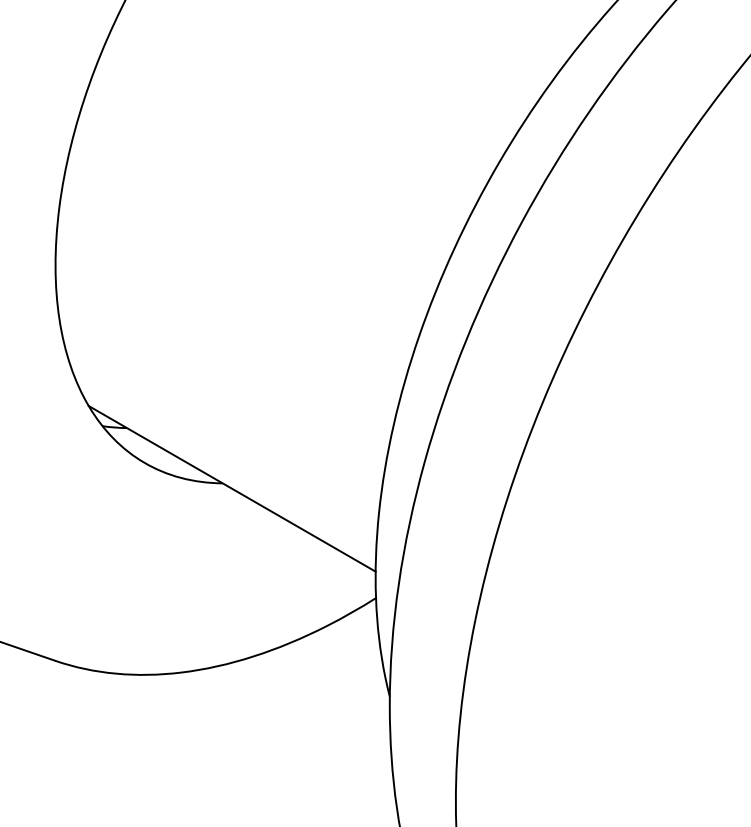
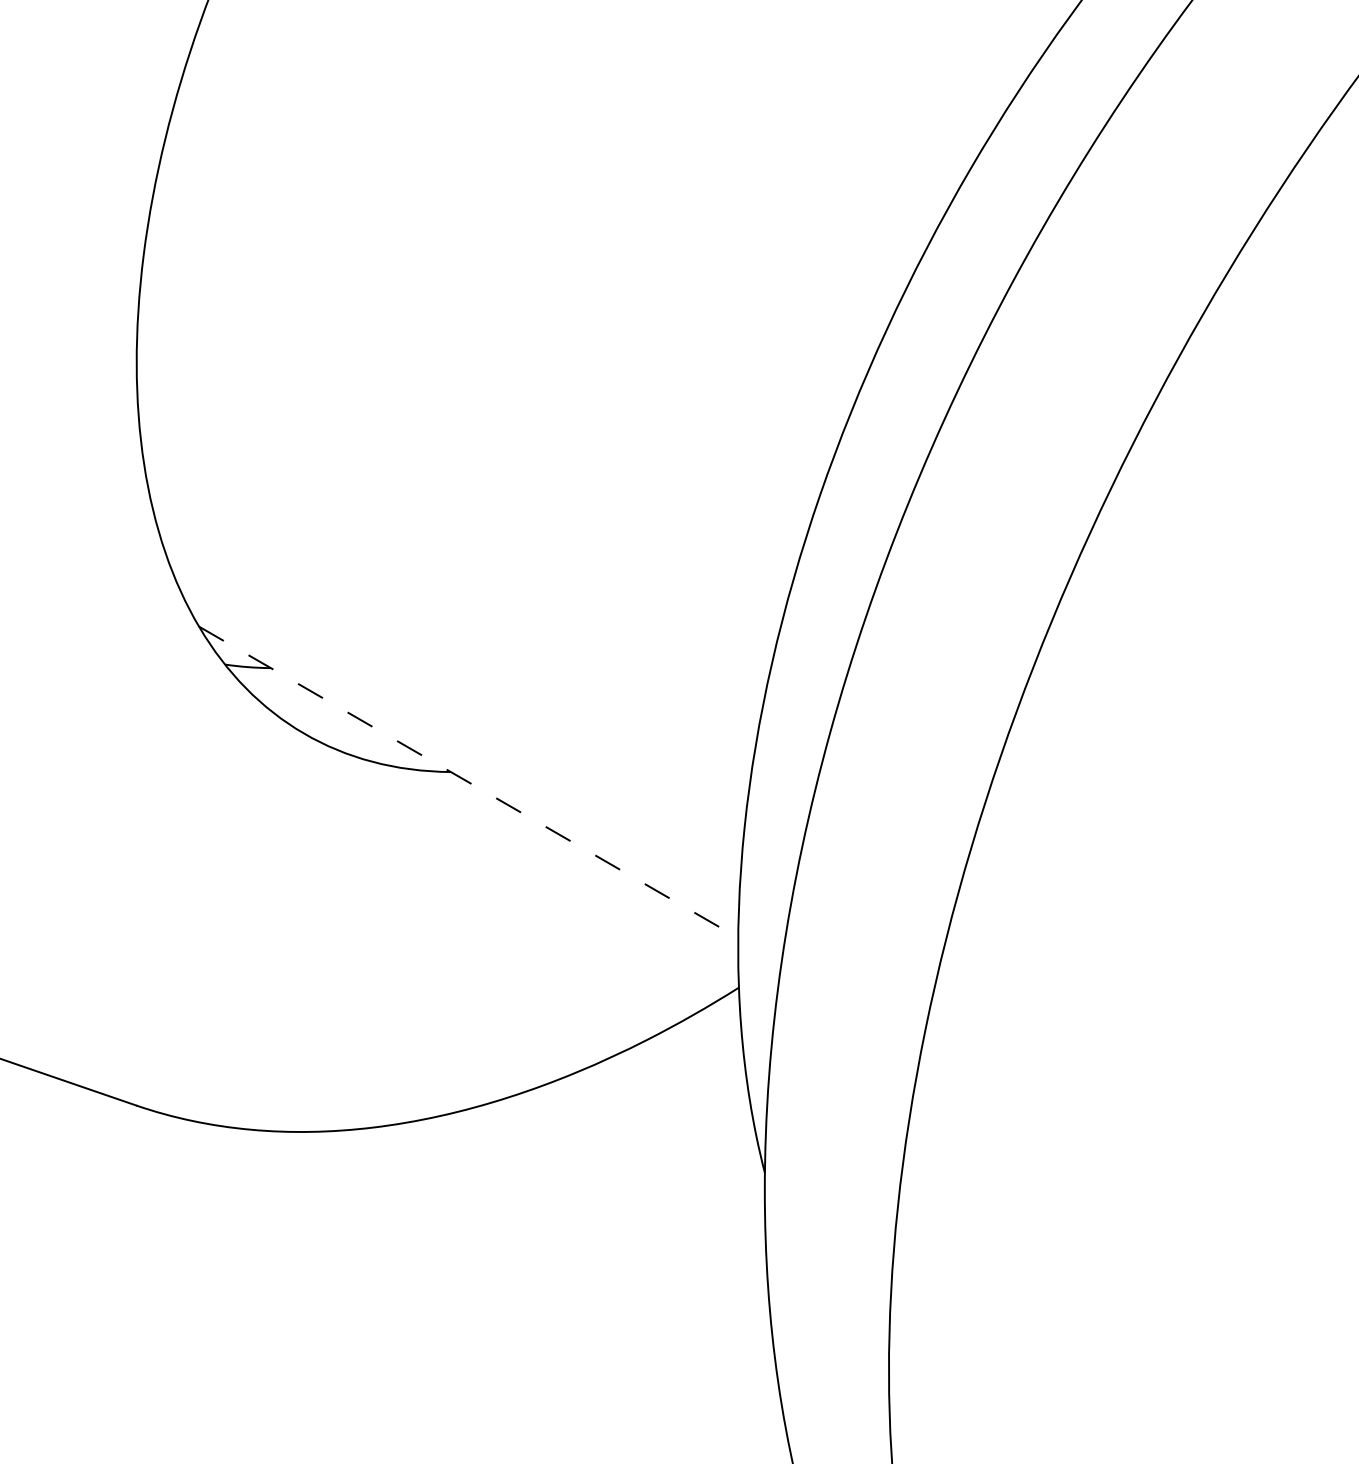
line: (232, 488) -> (469, 781), solid -> dashed

